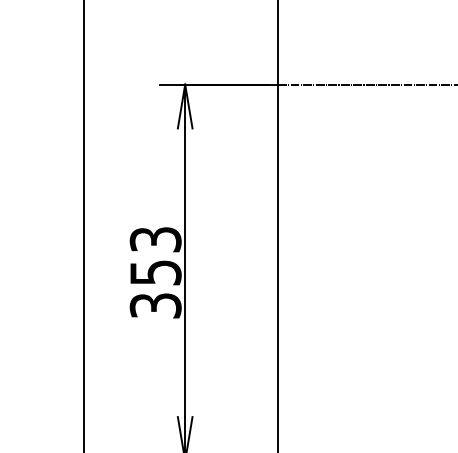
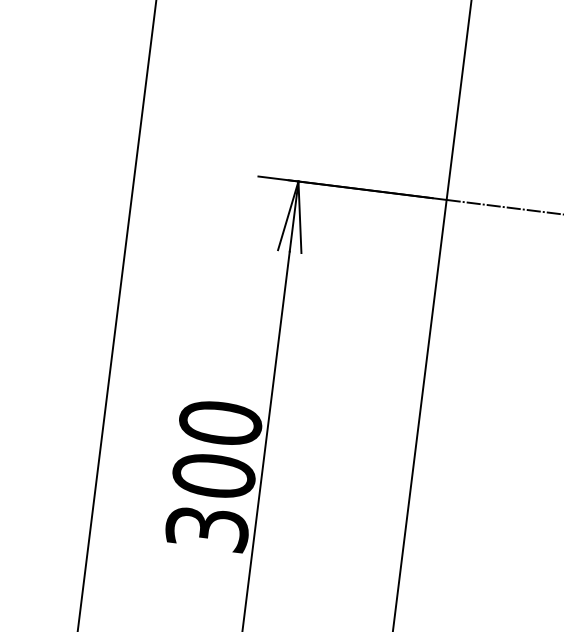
text: (155, 255) -> (217, 448), 353 -> 300

